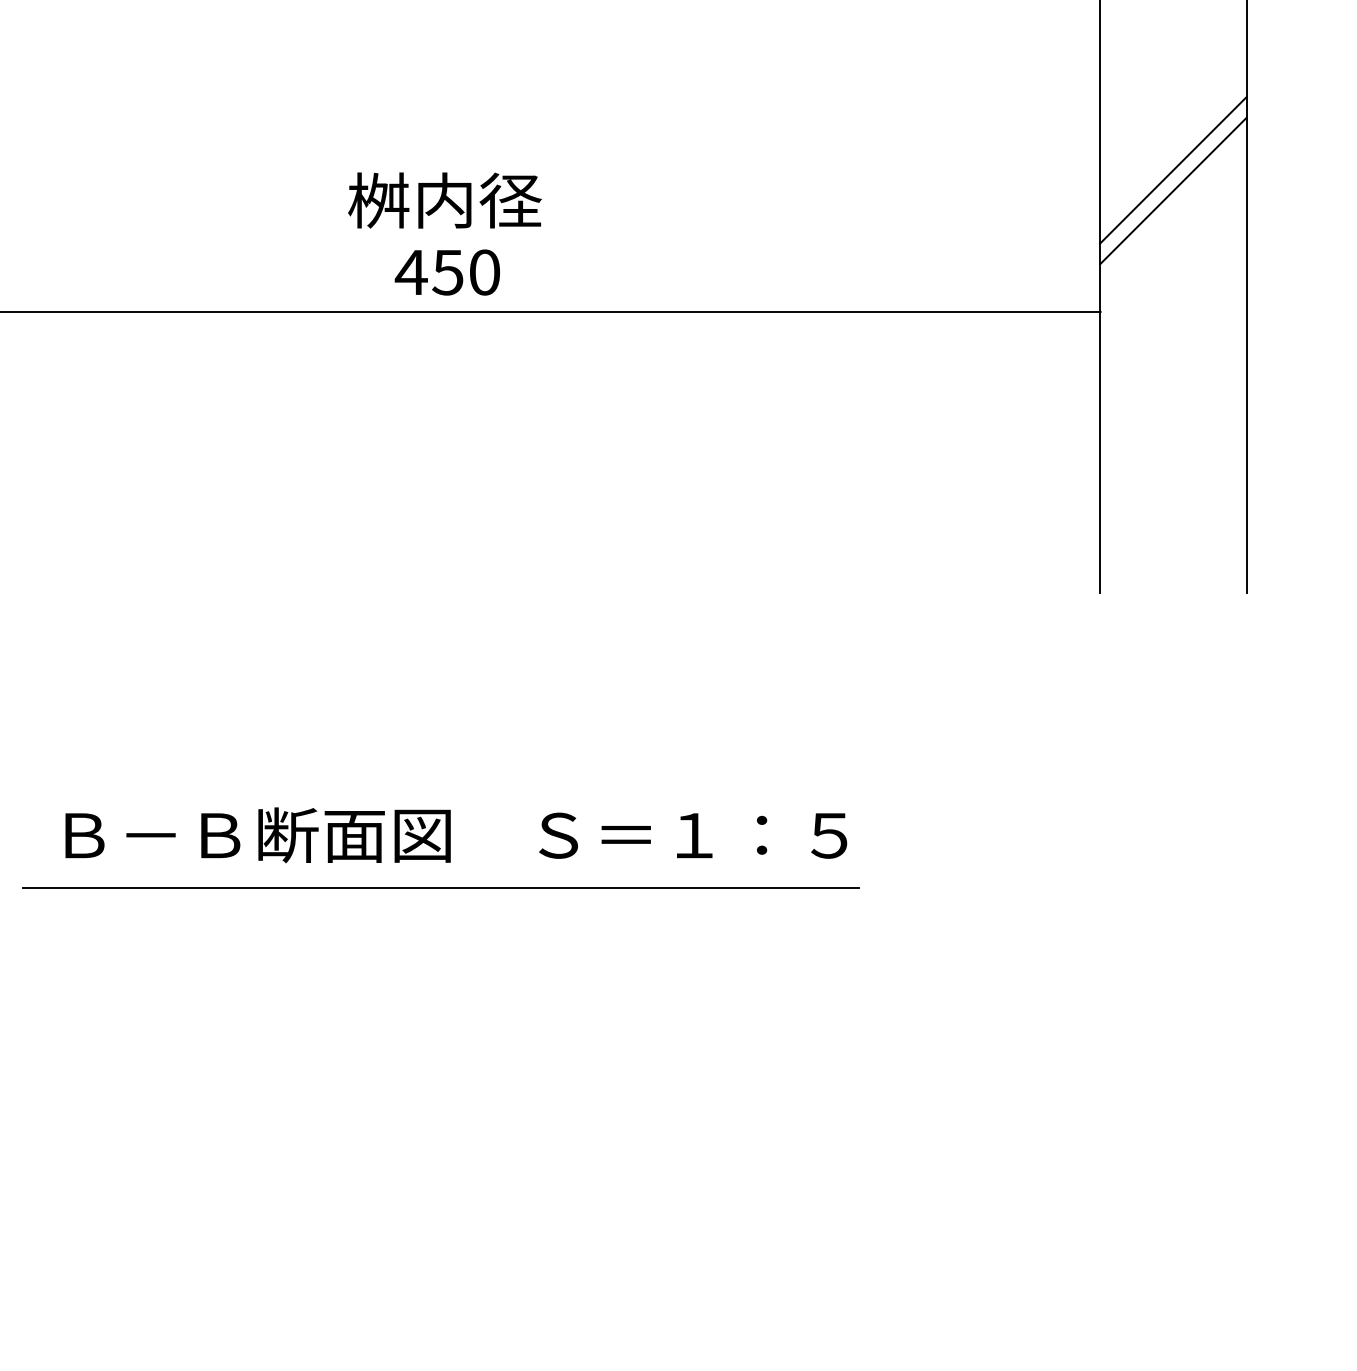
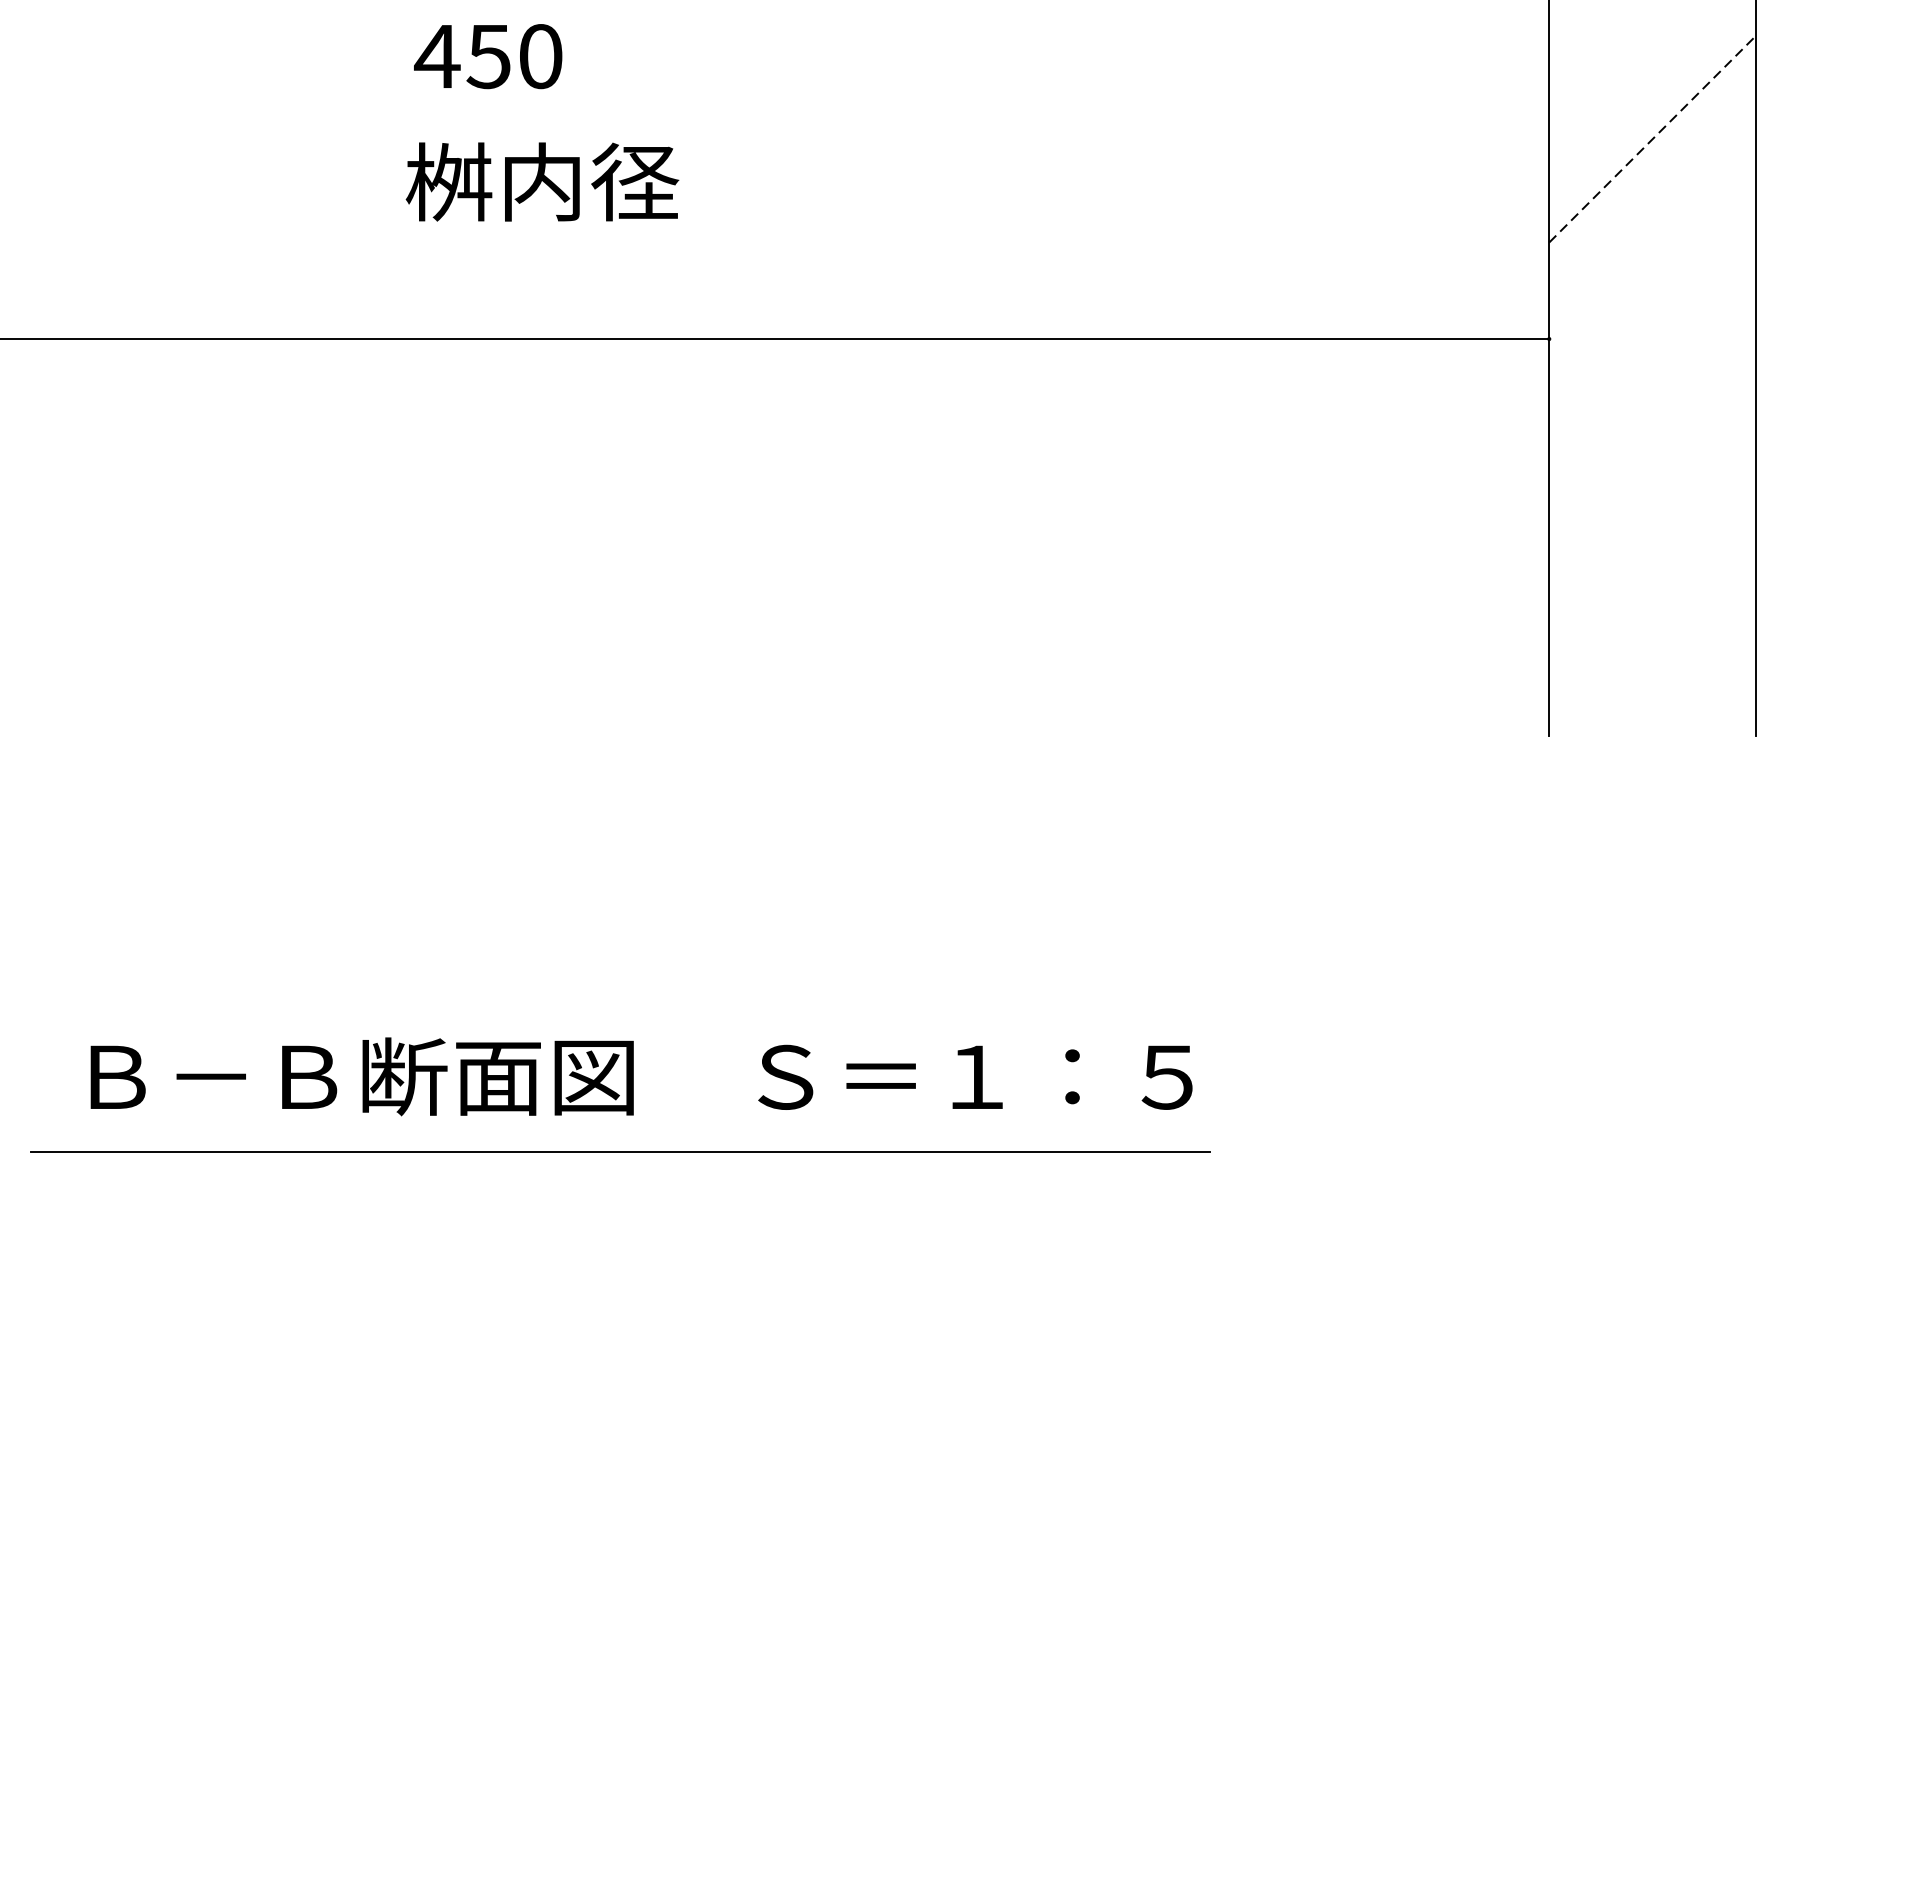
line: (1173, 170) -> (1652, 139), solid -> dashed
line: (1173, 190) -> (1652, 167), removed
text: (444, 200) -> (541, 181), moved
text: (446, 272) -> (486, 56), moved

